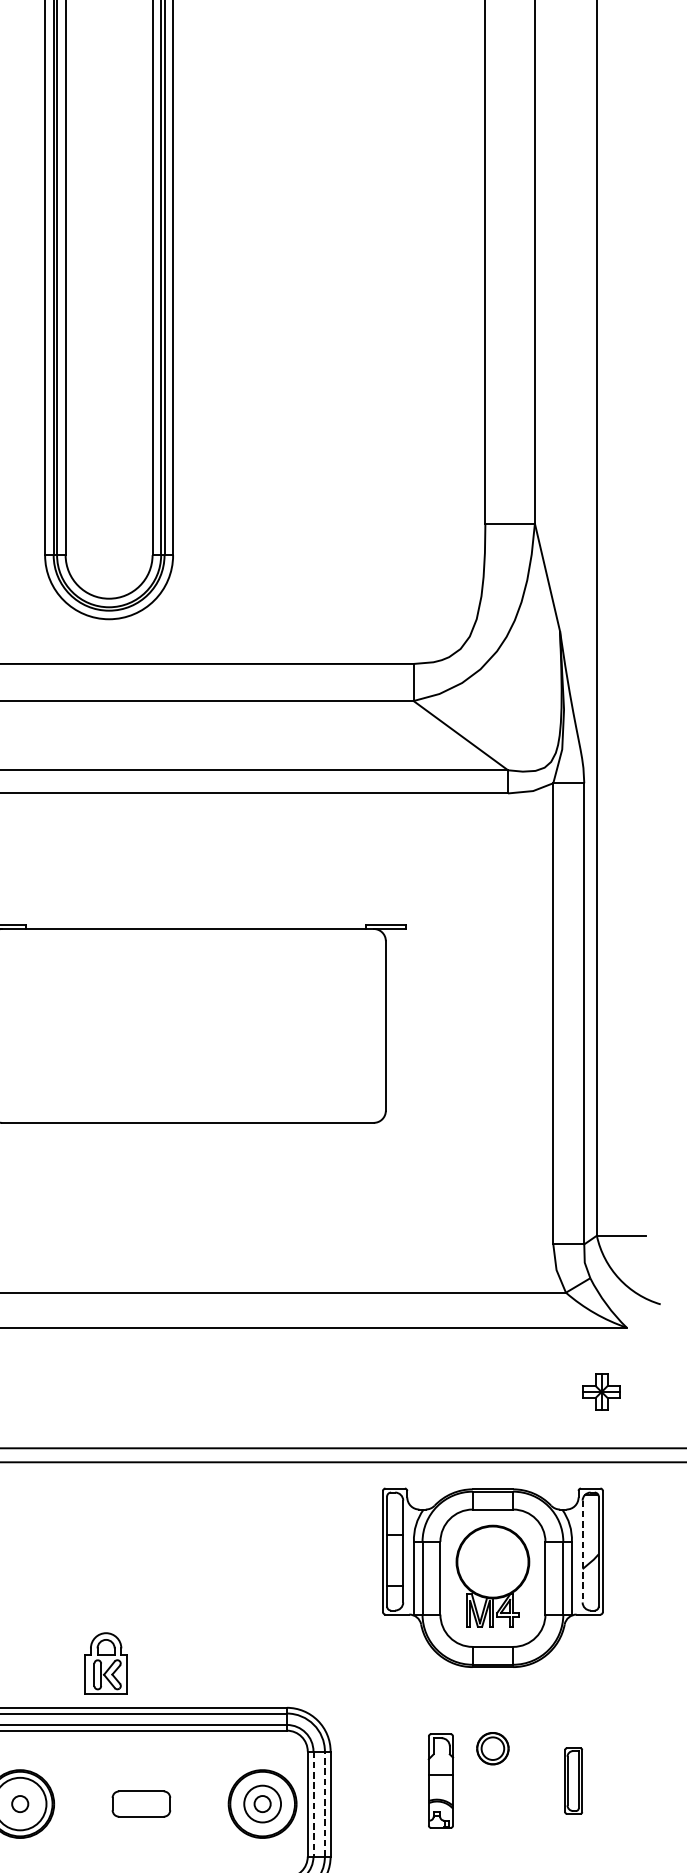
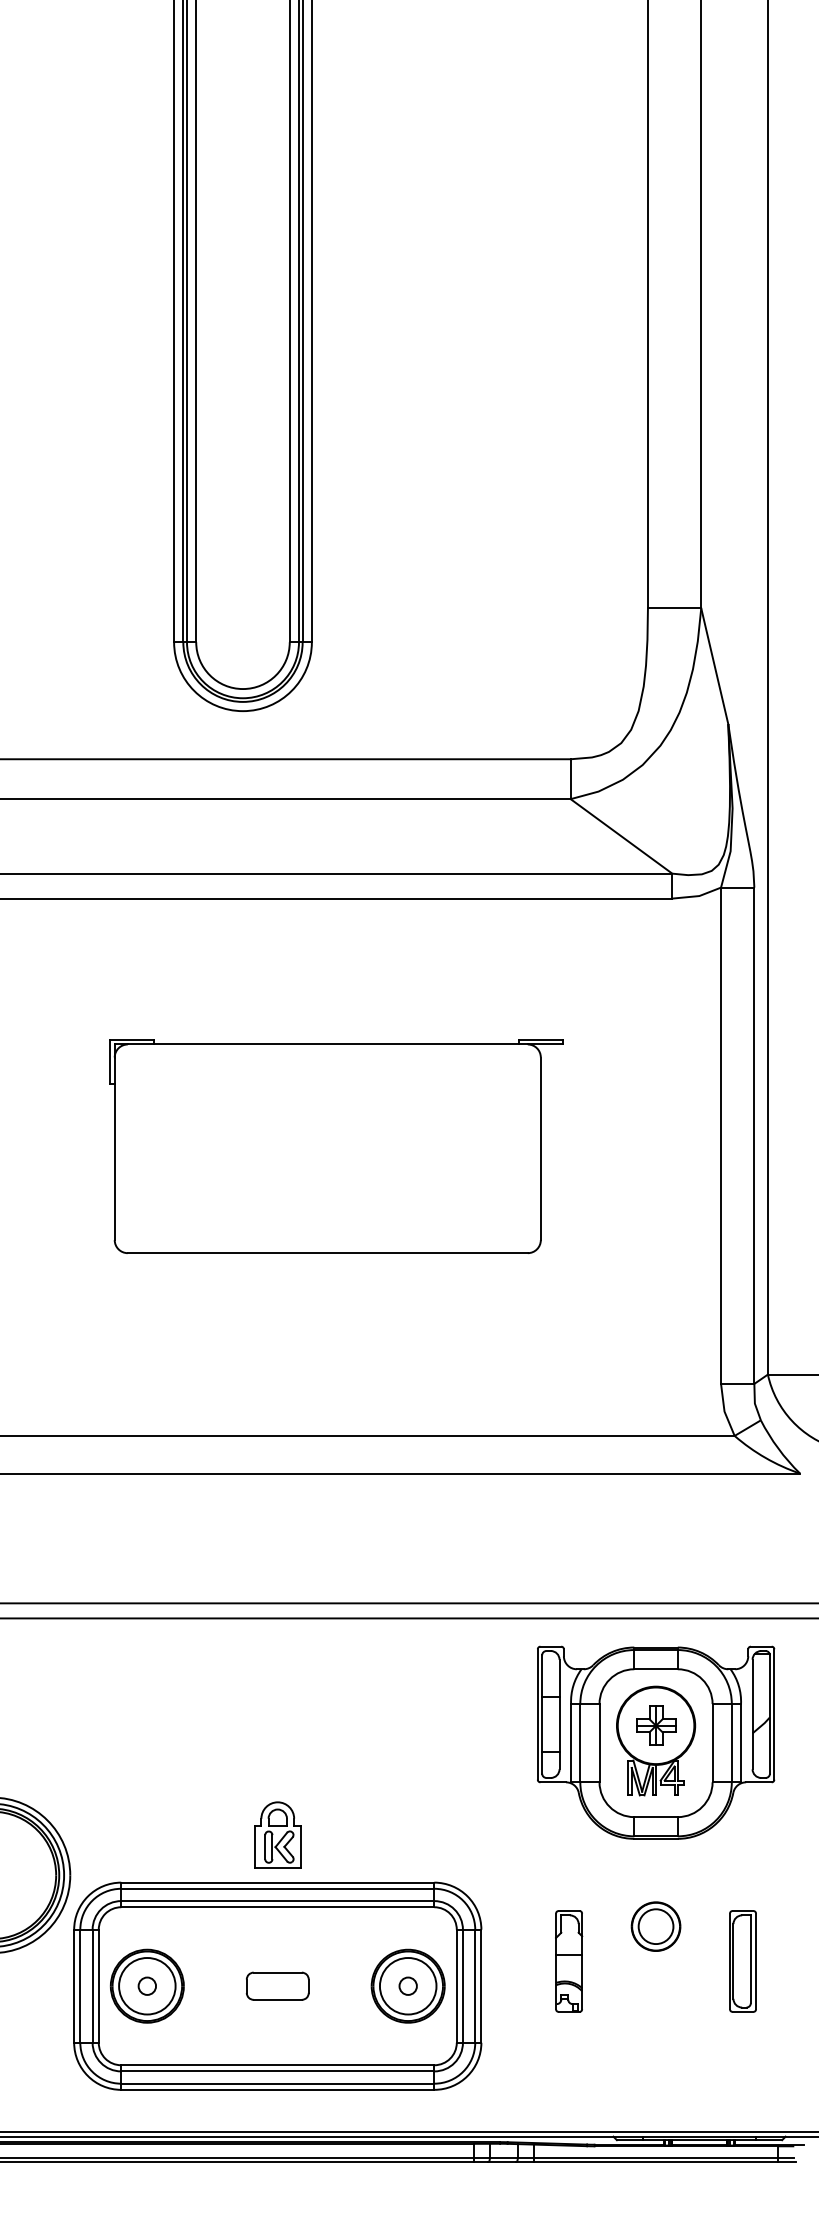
part: (602, 1391) -> (656, 1725), moved
line: (582, 1551) -> (752, 1714), dashed -> solid
part: (105, 1663) -> (277, 1834), moved
part: (492, 1748) -> (655, 1926), size x1.43
part: (441, 1781) -> (569, 1961), moved
part: (573, 1781) -> (742, 1961), size x1.43
circle: (261, 1803) -> (407, 1985), size x1.43
line: (313, 1804) -> (462, 1986), dashed -> solid
line: (325, 1804) -> (475, 1986), dashed -> solid

